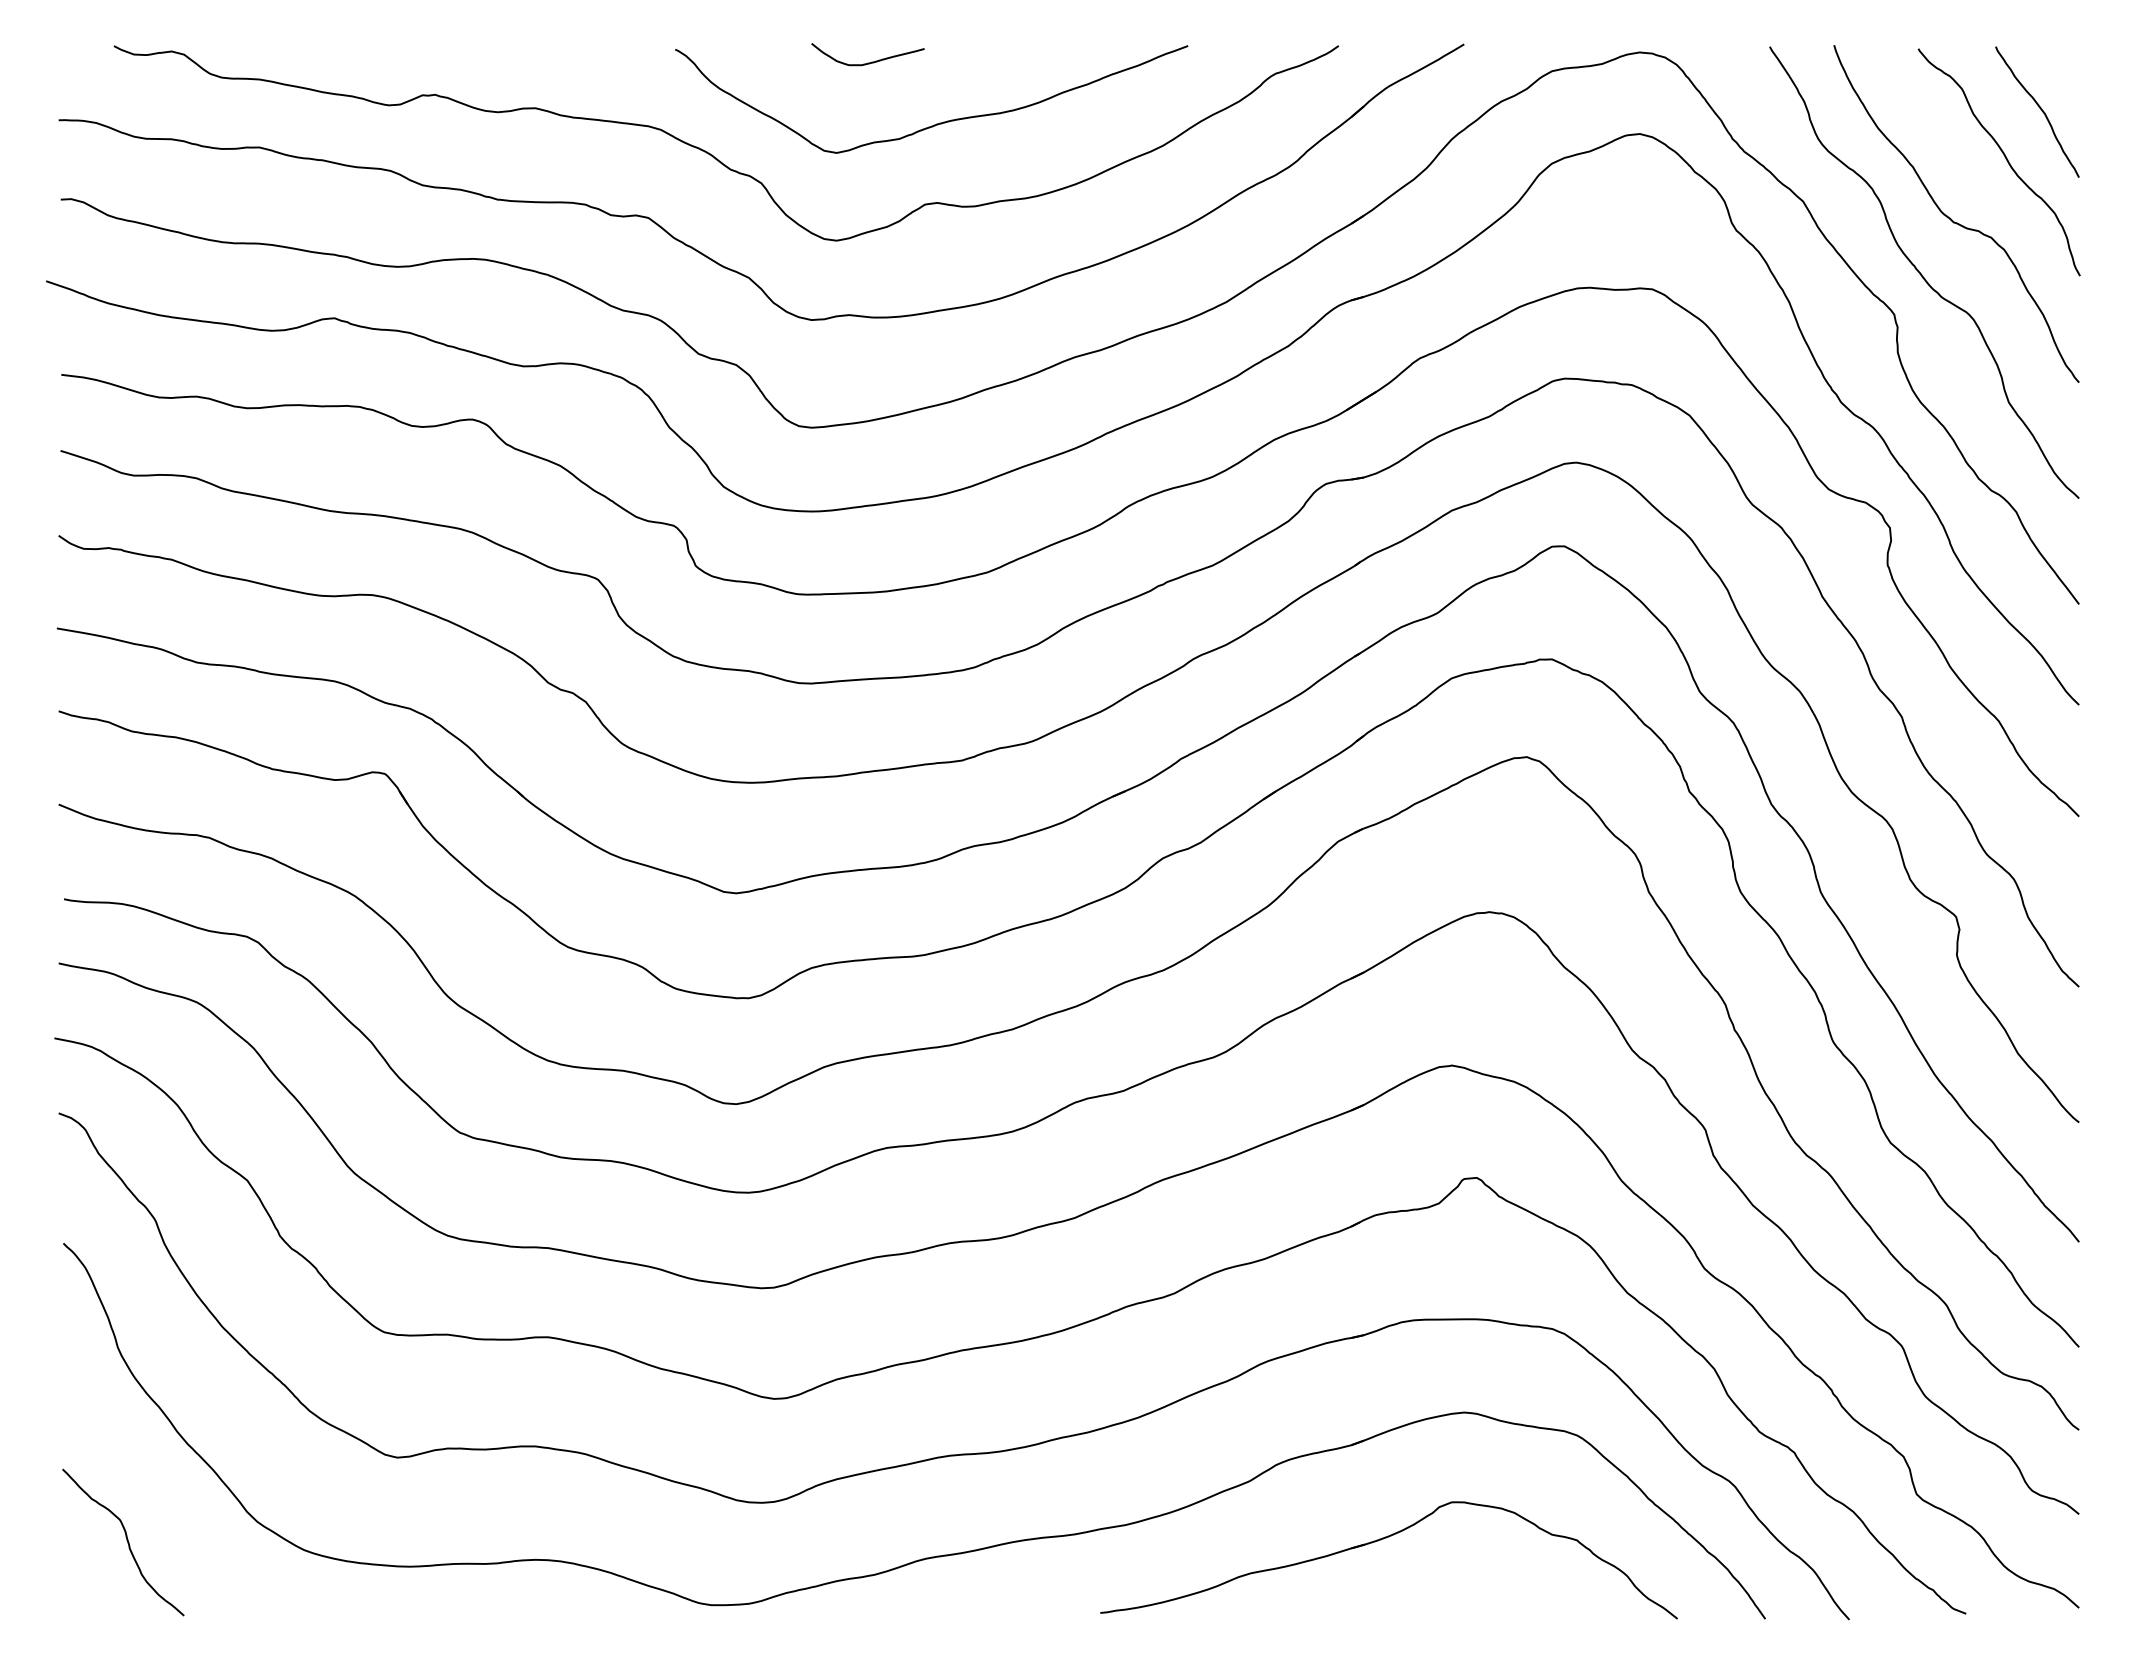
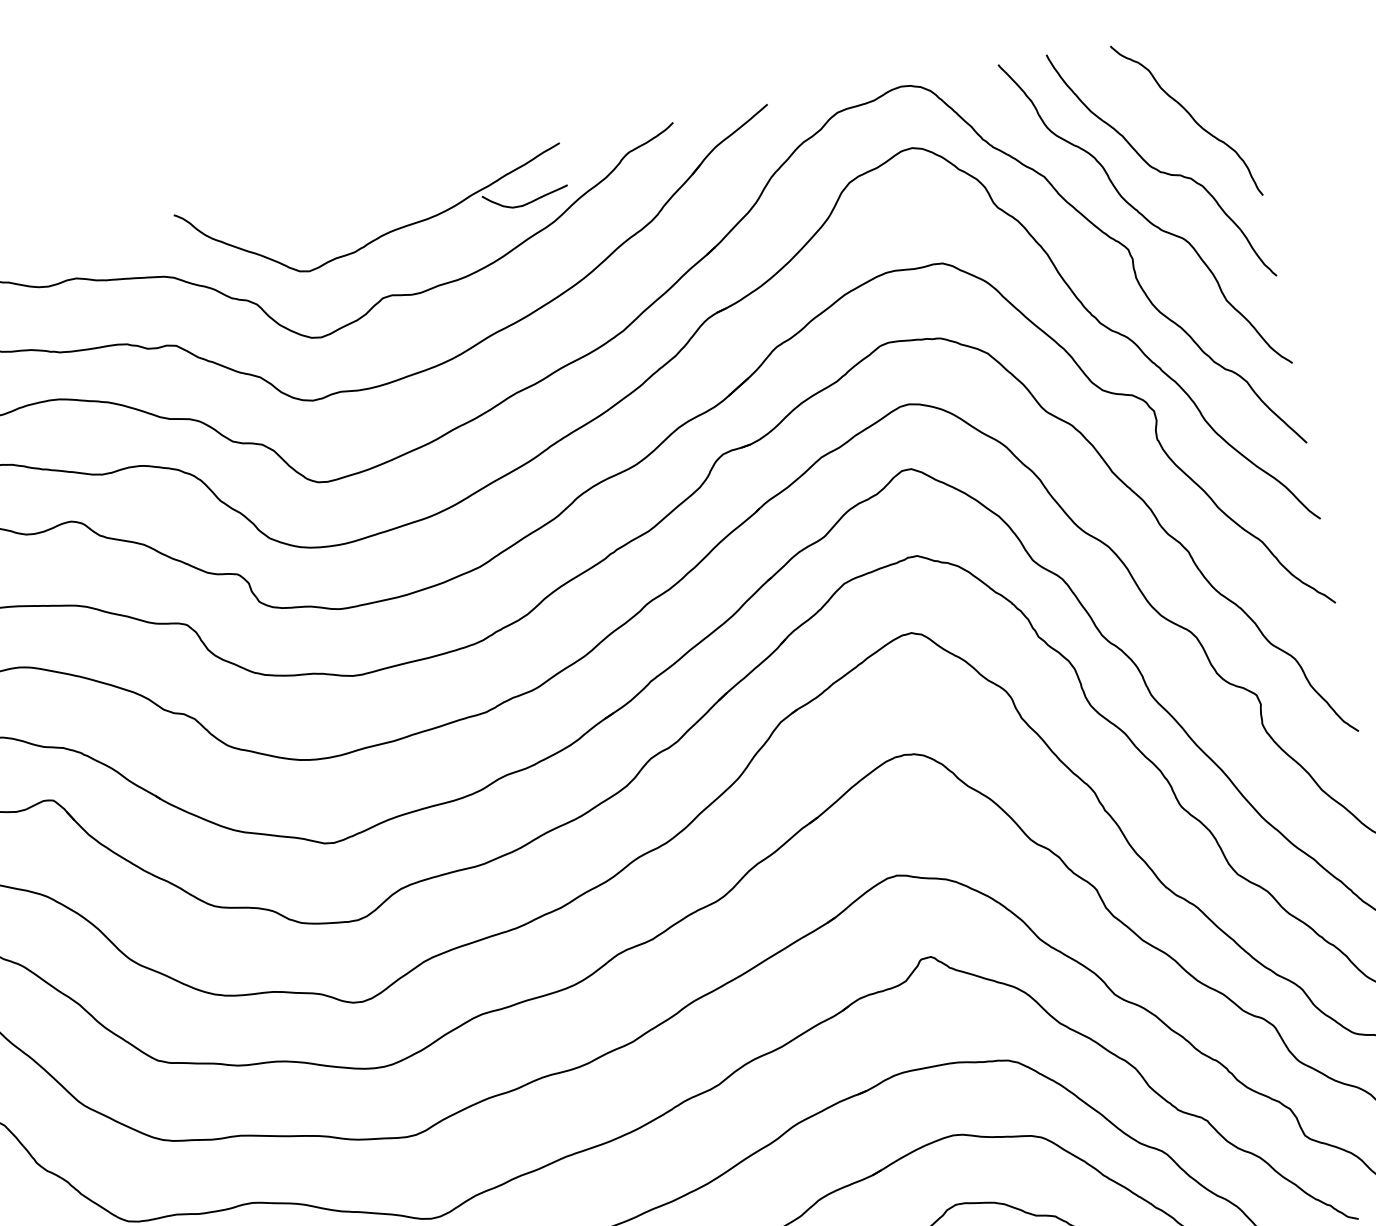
curve: (867, 62) -> (526, 203), moved
curve: (2039, 108) -> (1209, 74), removed

